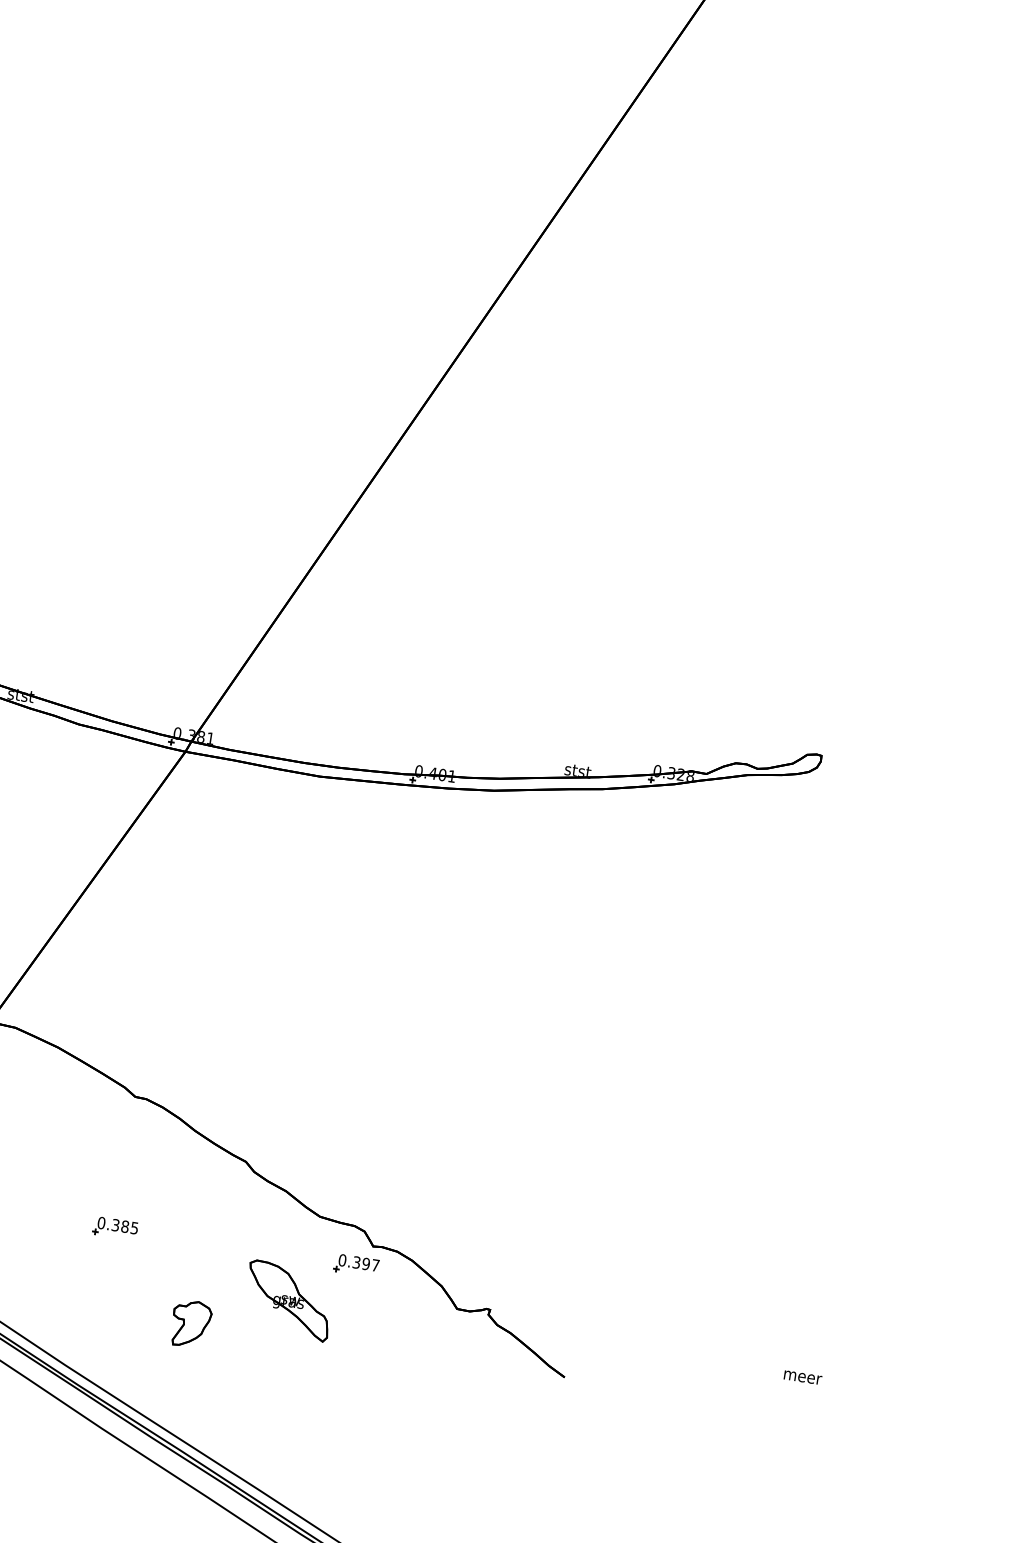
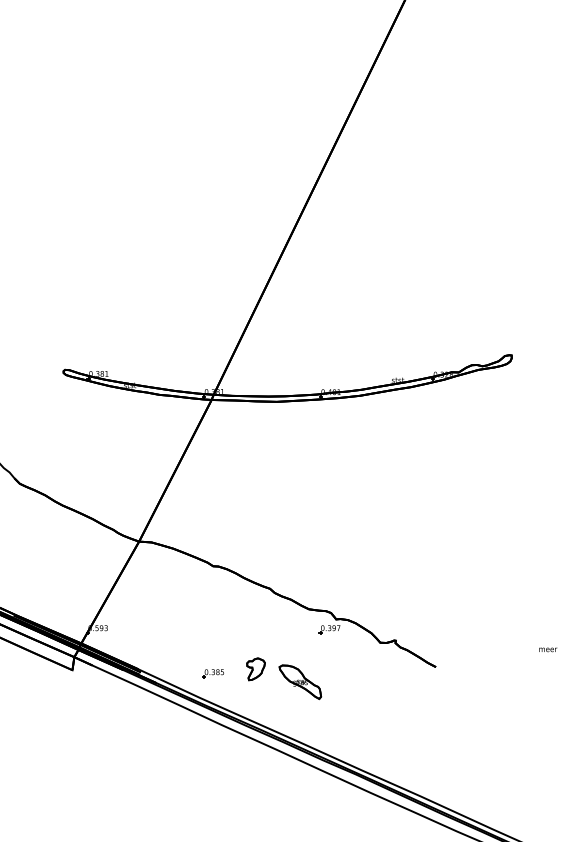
part: (113, 1227) -> (212, 673), moved
part: (288, 1301) -> (300, 682), moved

